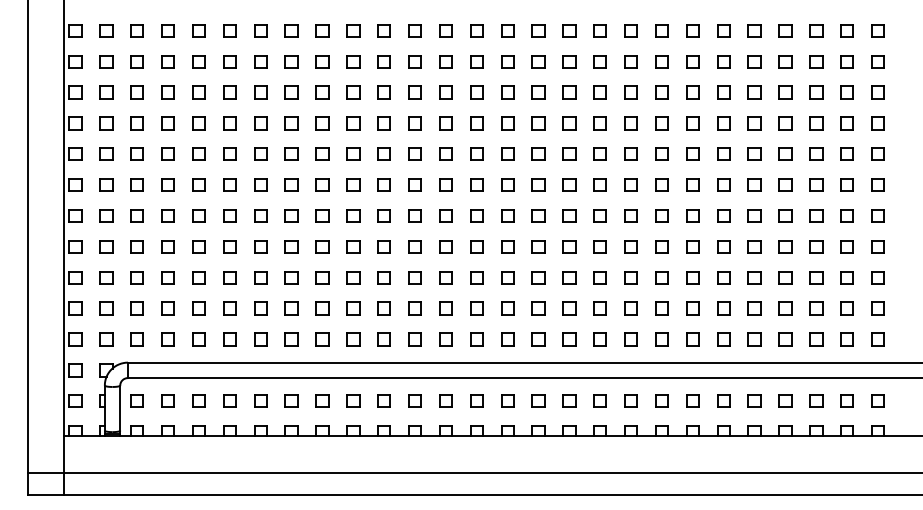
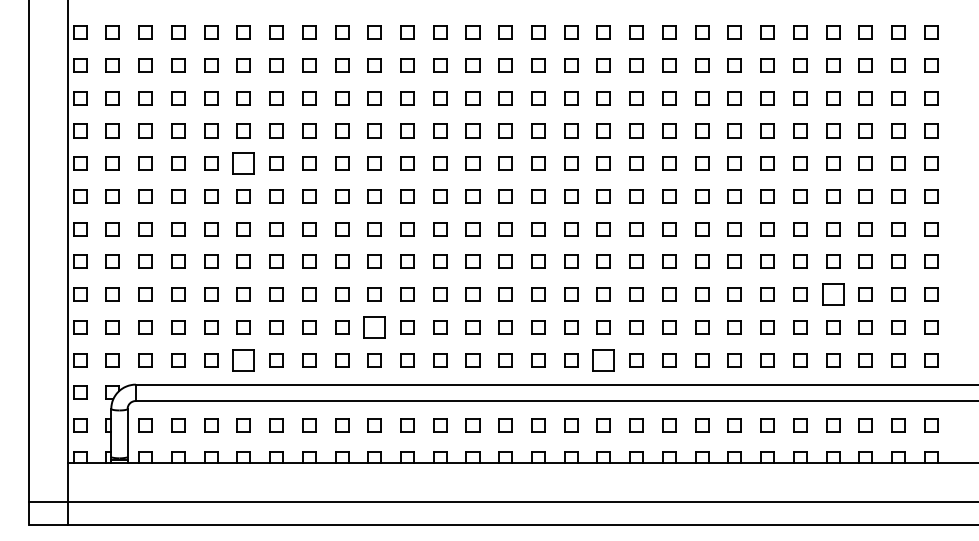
part: (229, 153) -> (243, 162), size x1.6
part: (785, 277) -> (833, 294), size x1.6
part: (353, 308) -> (374, 327), size x1.6
part: (229, 339) -> (243, 360), size x1.6
part: (569, 339) -> (604, 360), size x1.6

